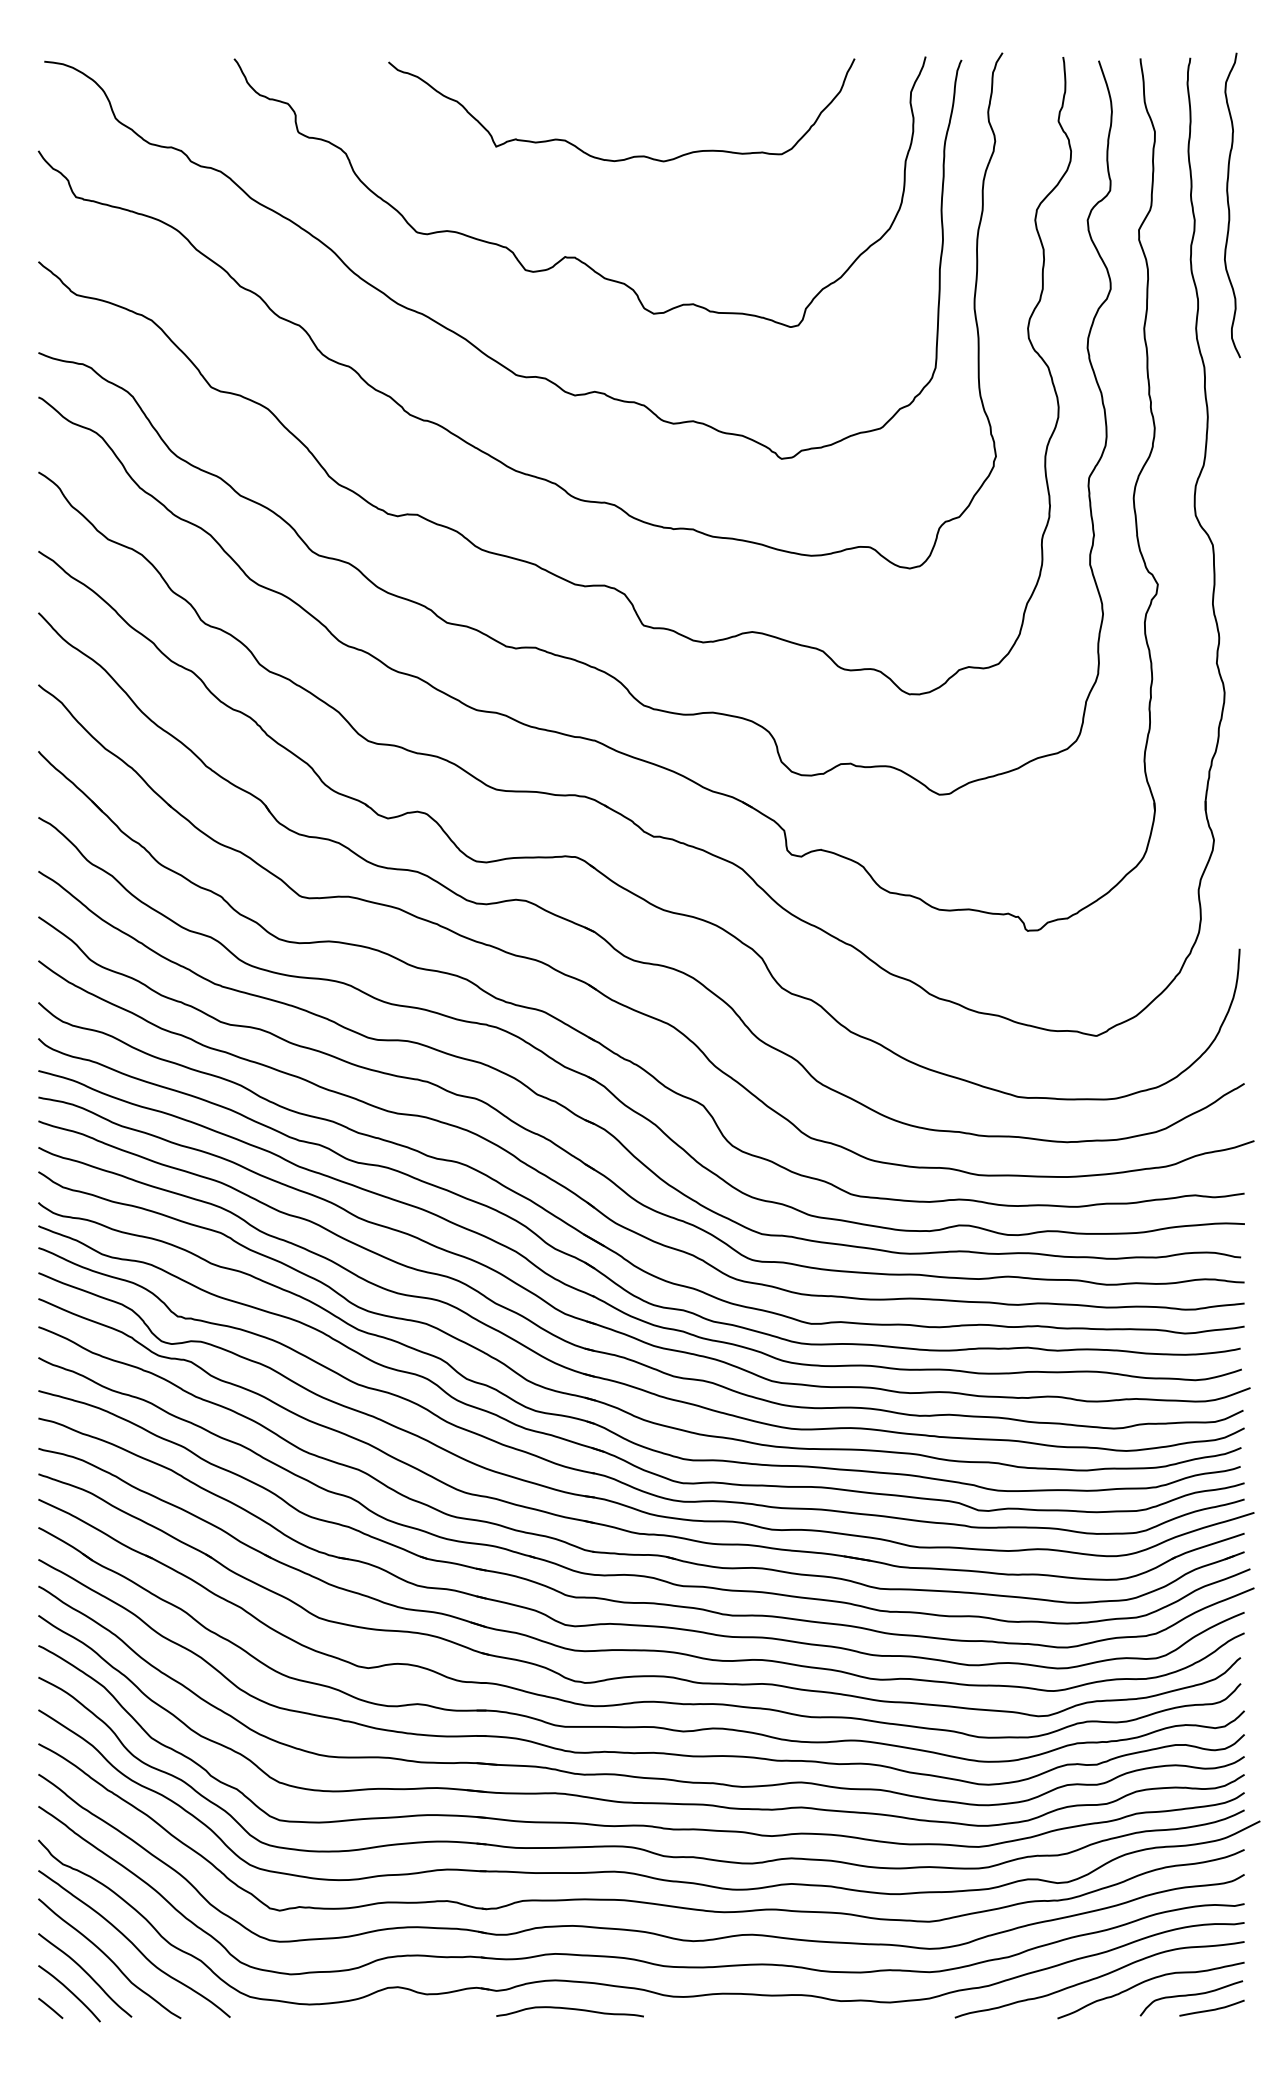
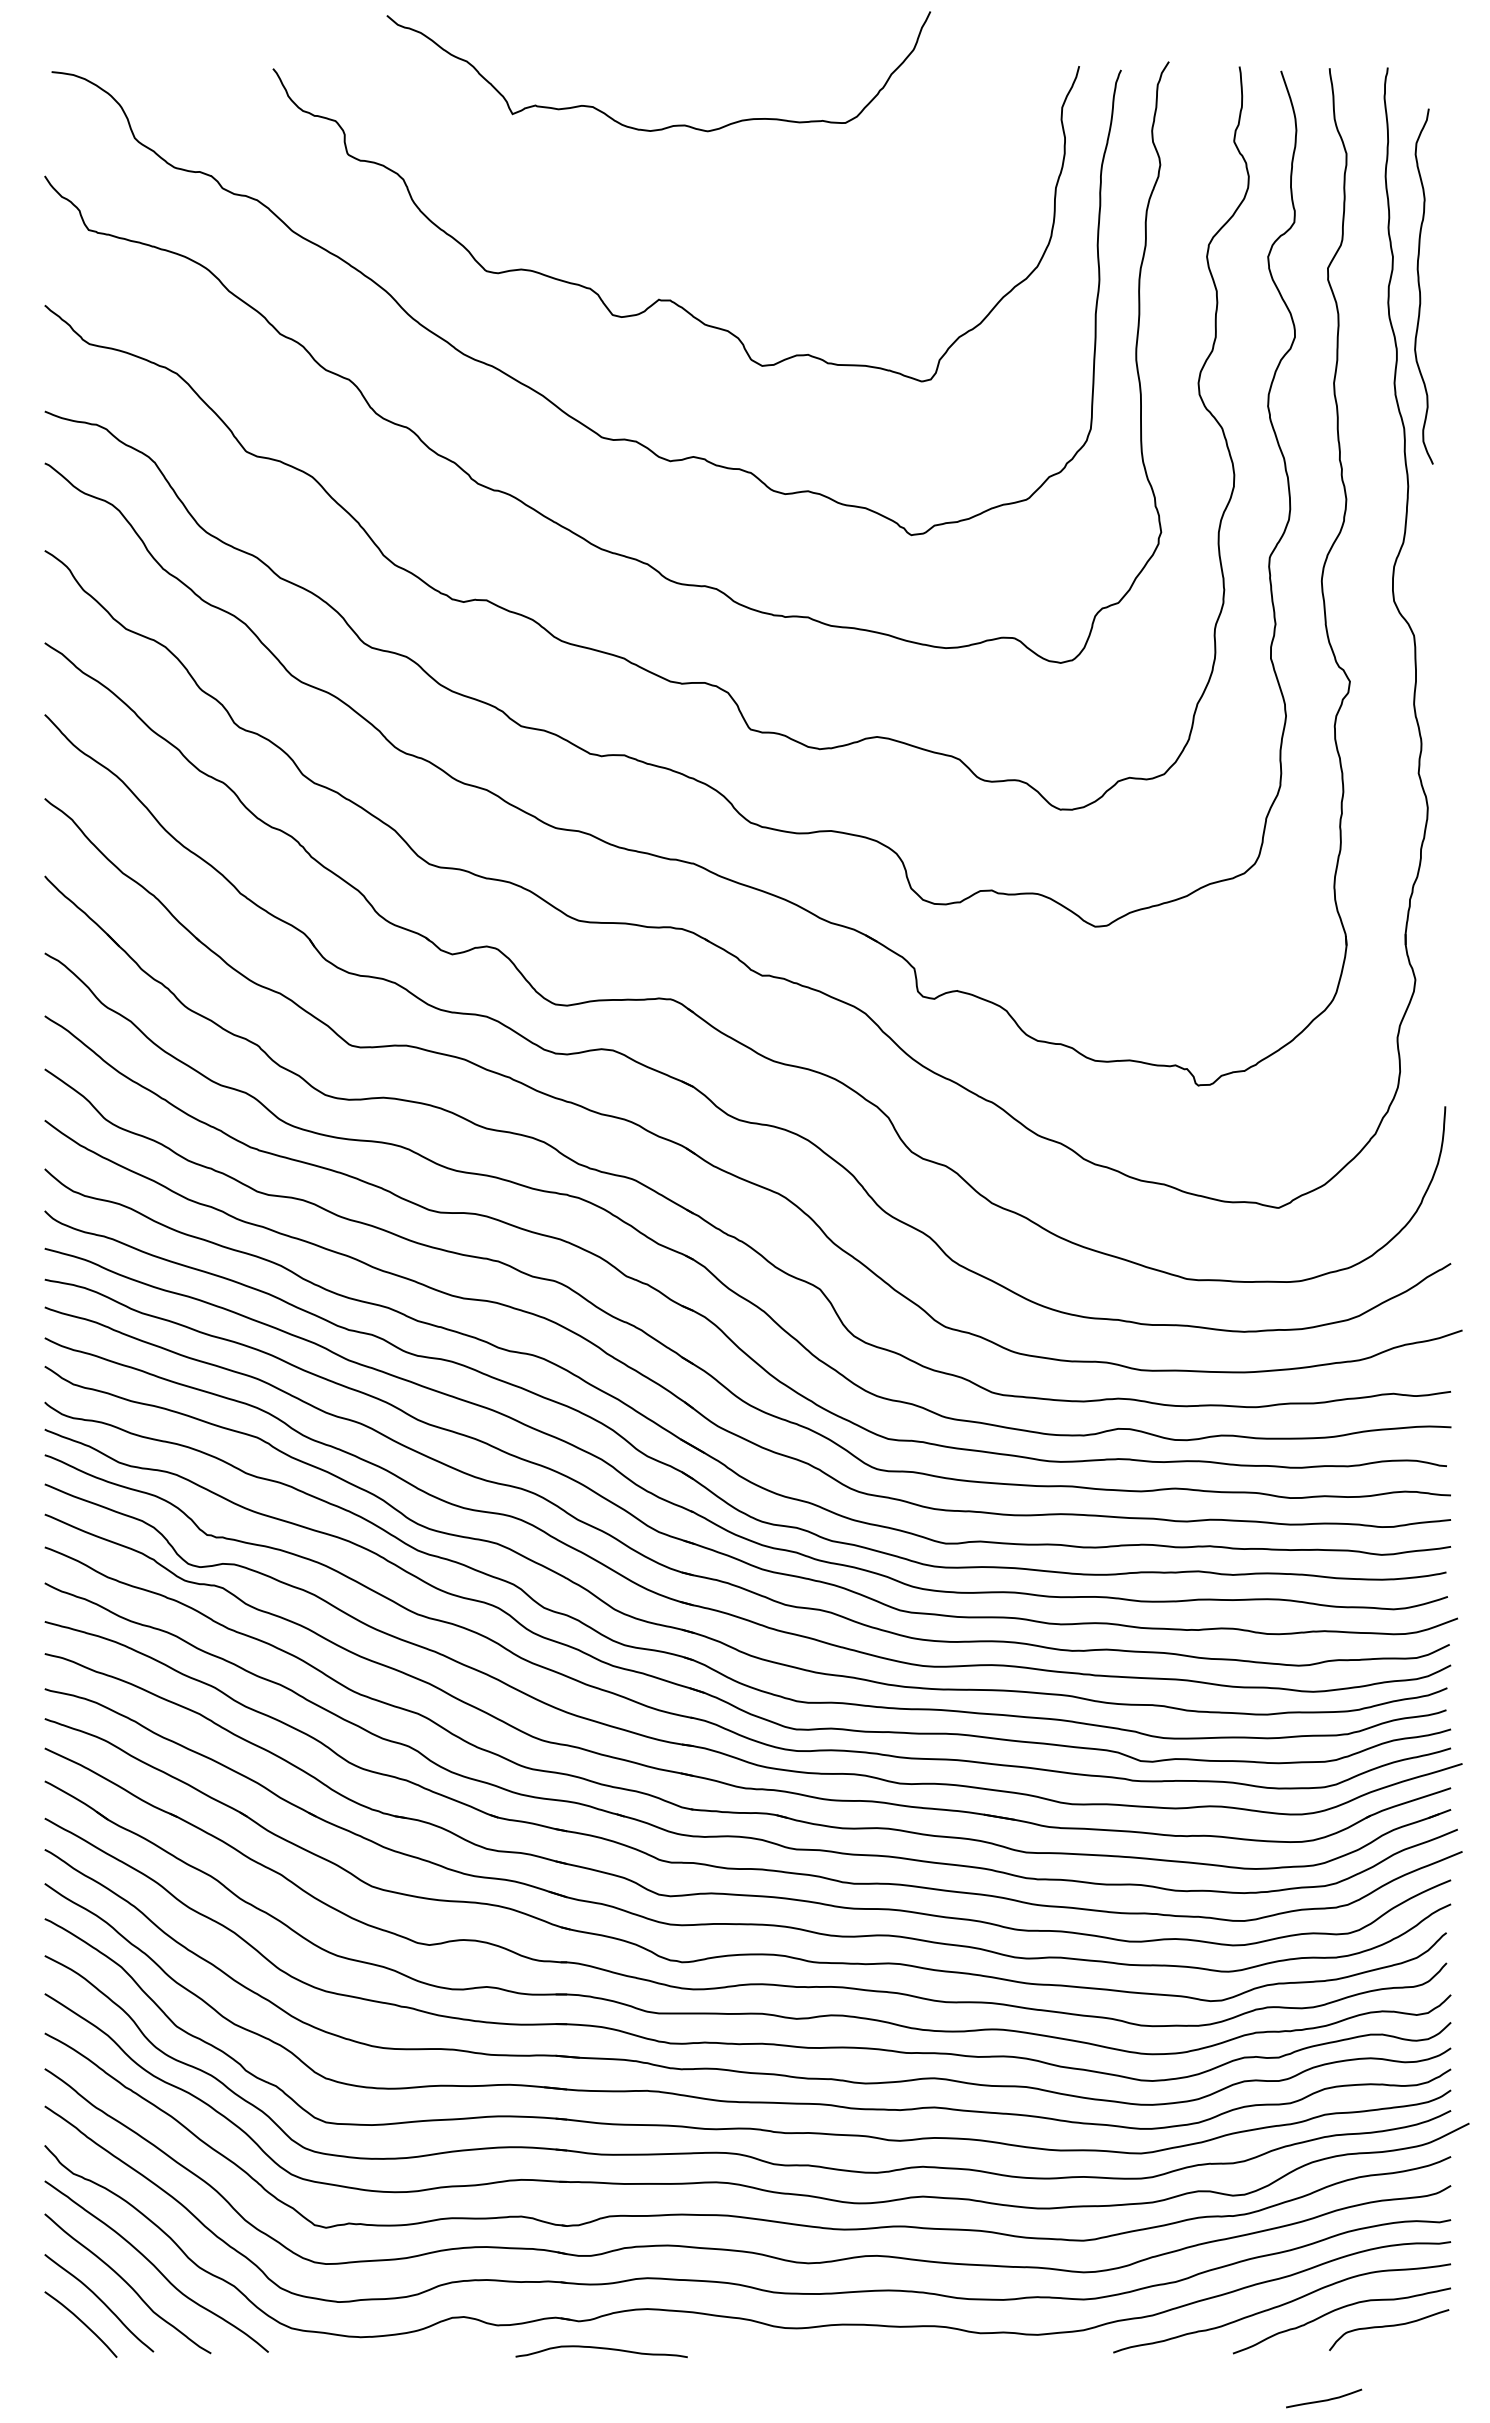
curve: (631, 156) -> (670, 125), moved
curve: (1229, 205) -> (1420, 286), moved
line: (50, 2008) -> (58, 2341), removed
curve: (570, 2009) -> (602, 2349), moved
curve: (1212, 2009) -> (1324, 2399), moved

